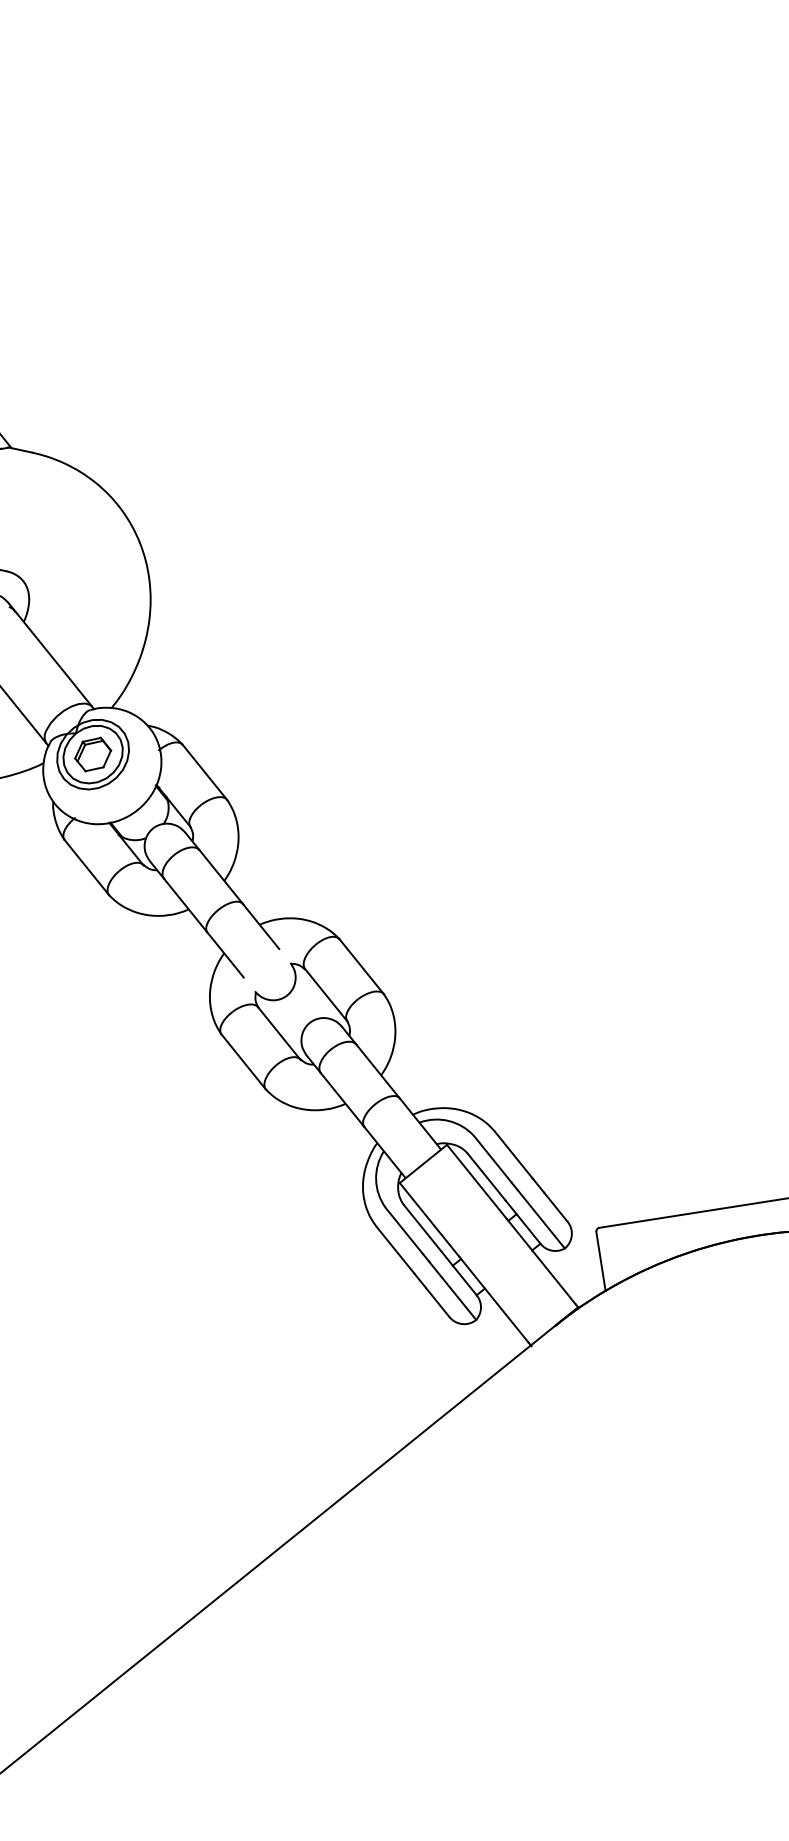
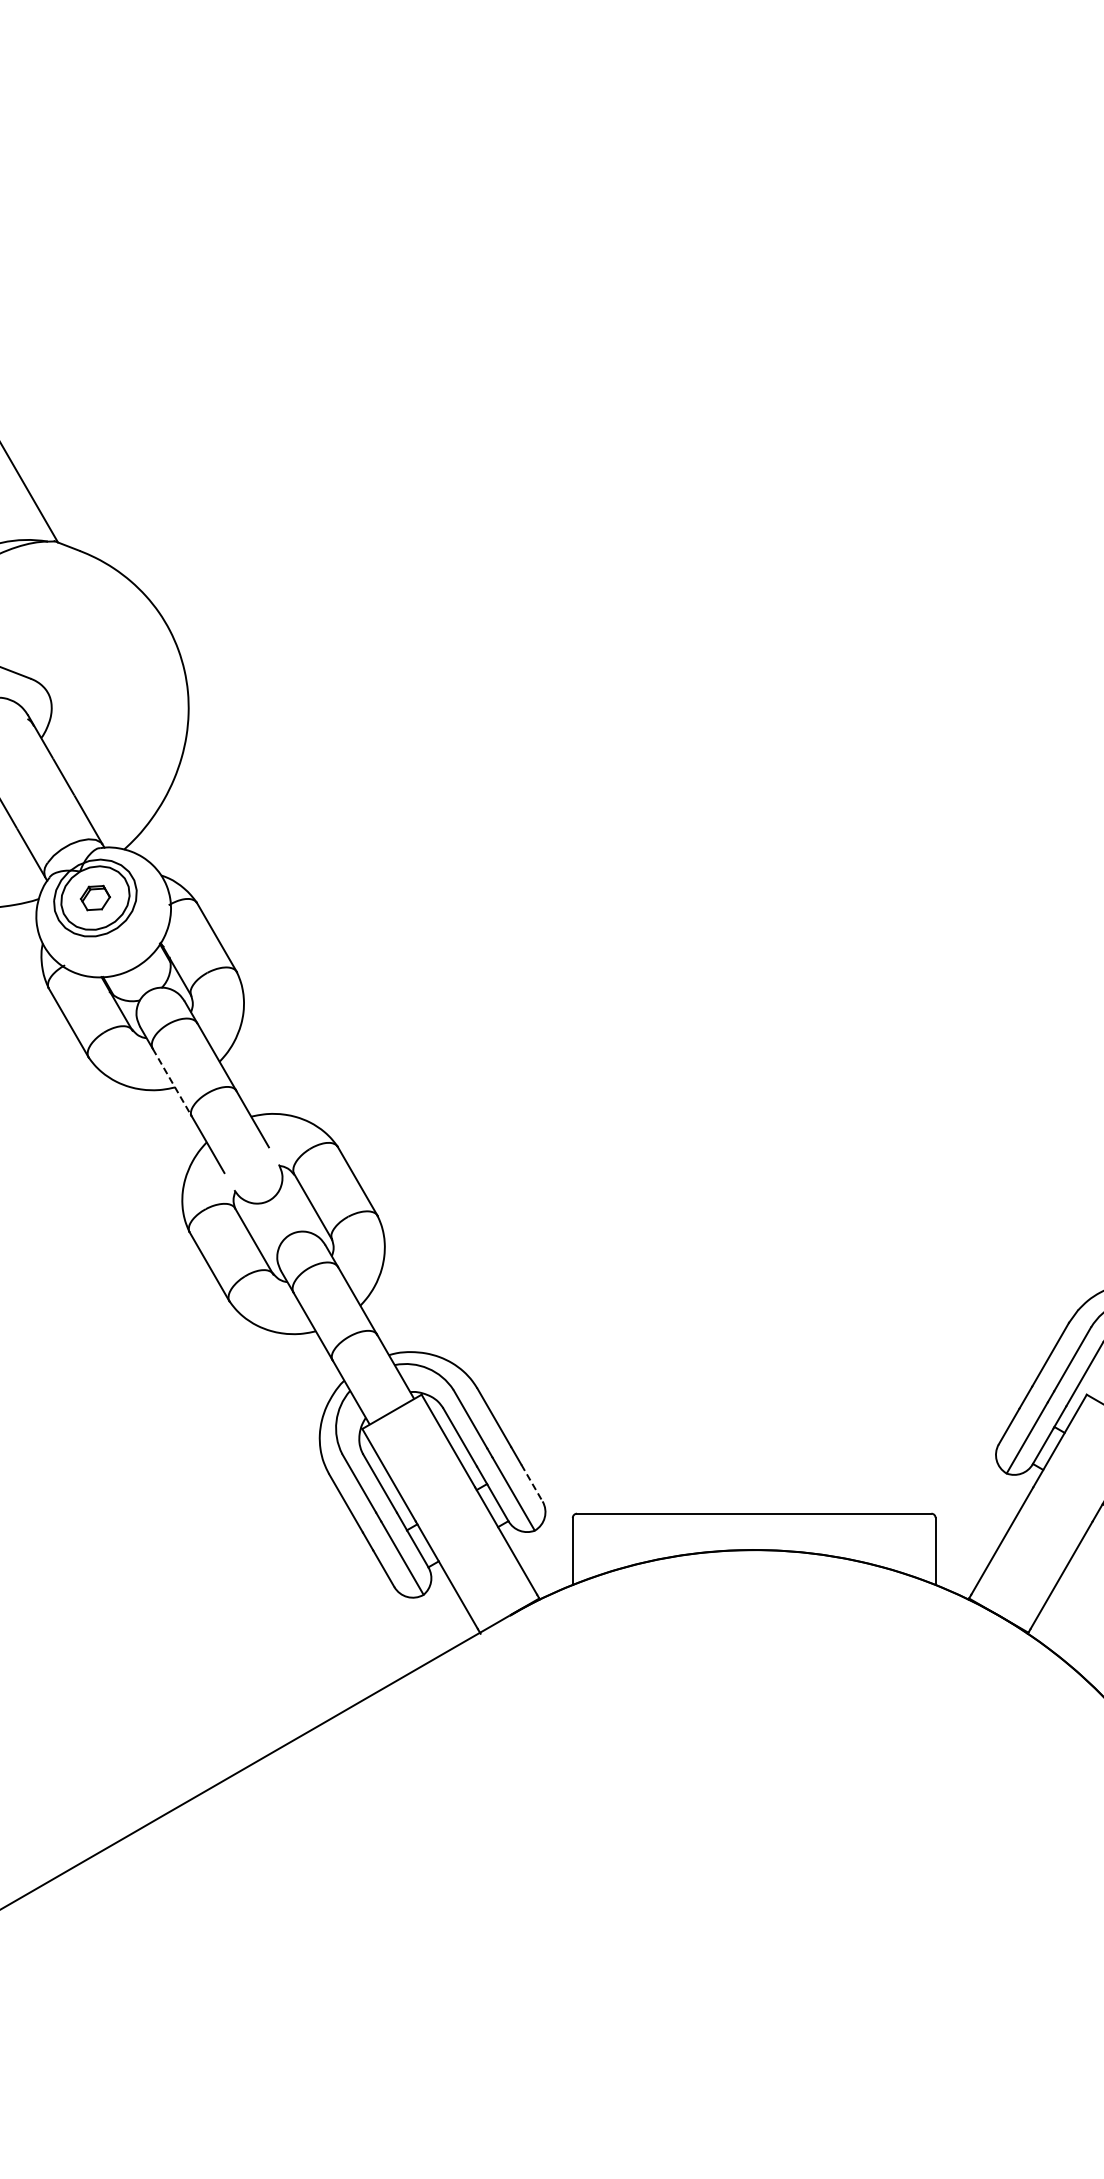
part: (93, 754) -> (95, 897), size x0.7
line: (186, 906) -> (172, 1083), solid -> dashed
line: (556, 1207) -> (532, 1483), solid -> dashed

